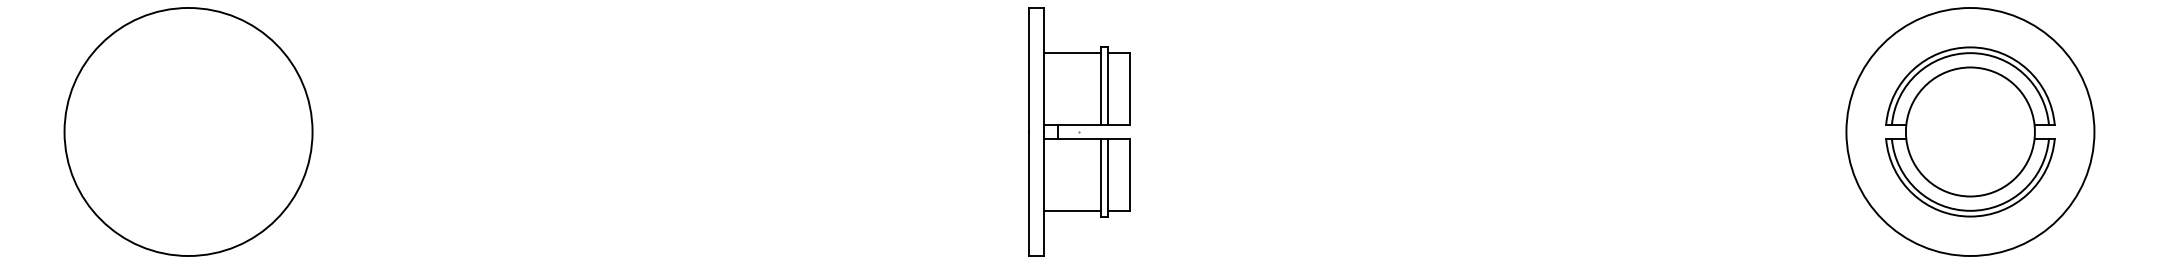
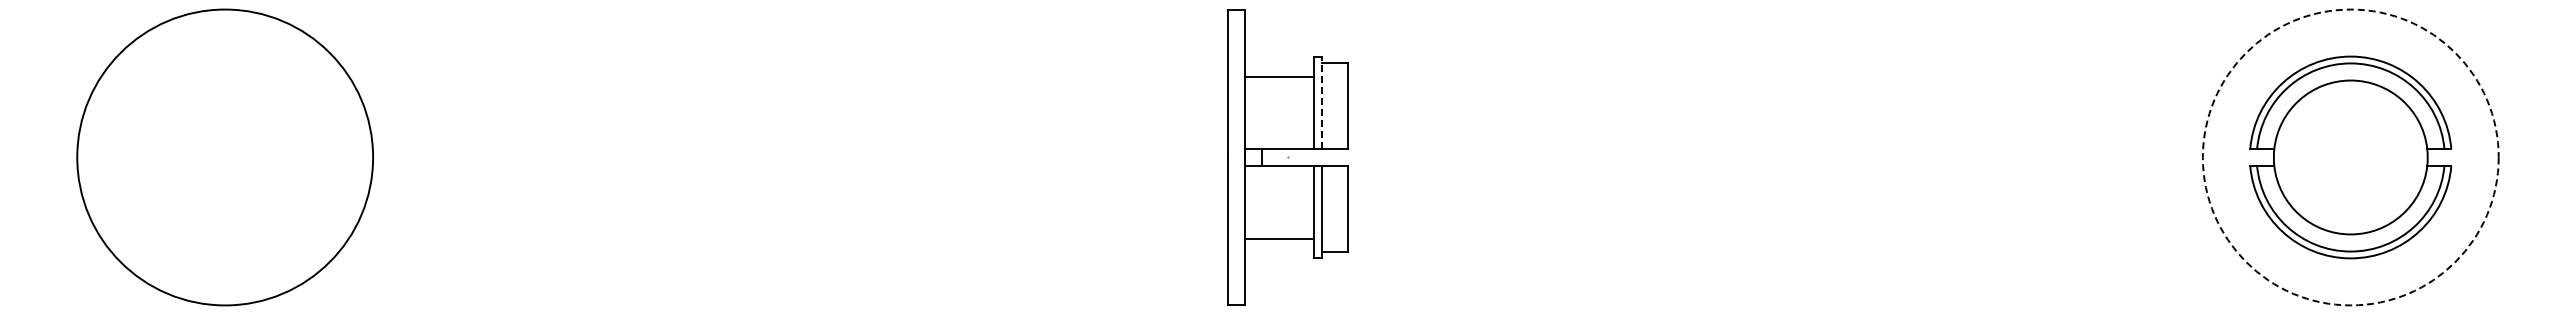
line: (1072, 53) -> (1279, 77), moved
line: (1108, 85) -> (1322, 102), solid -> dashed
circle: (1970, 132) -> (2350, 157), solid -> dashed
line: (1072, 210) -> (1279, 238), moved

